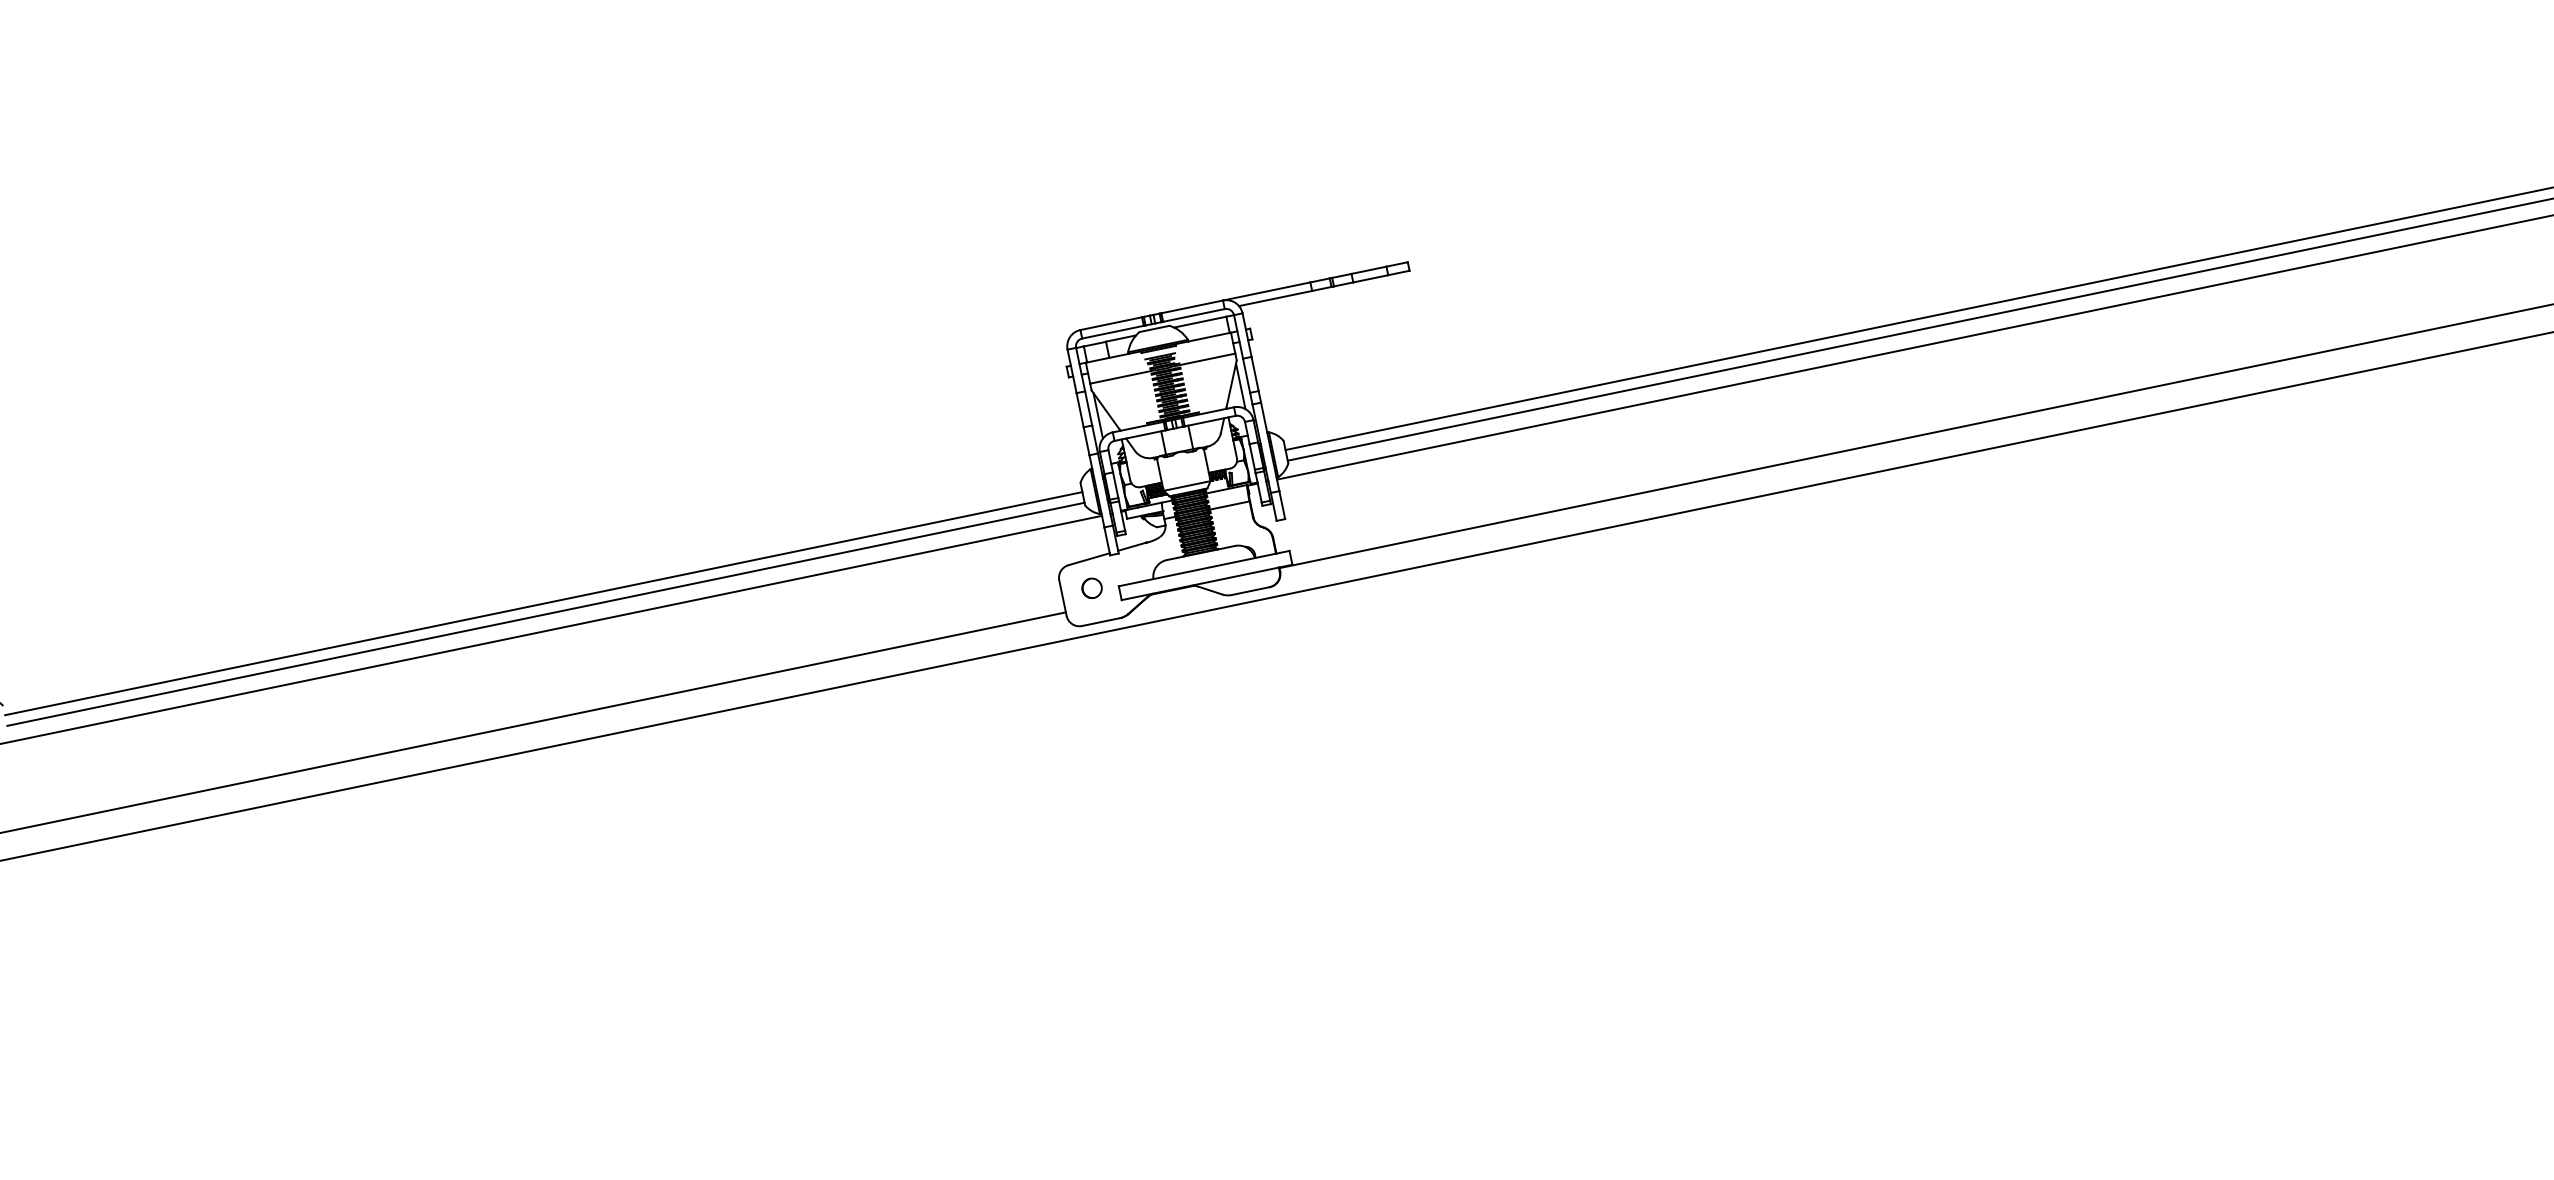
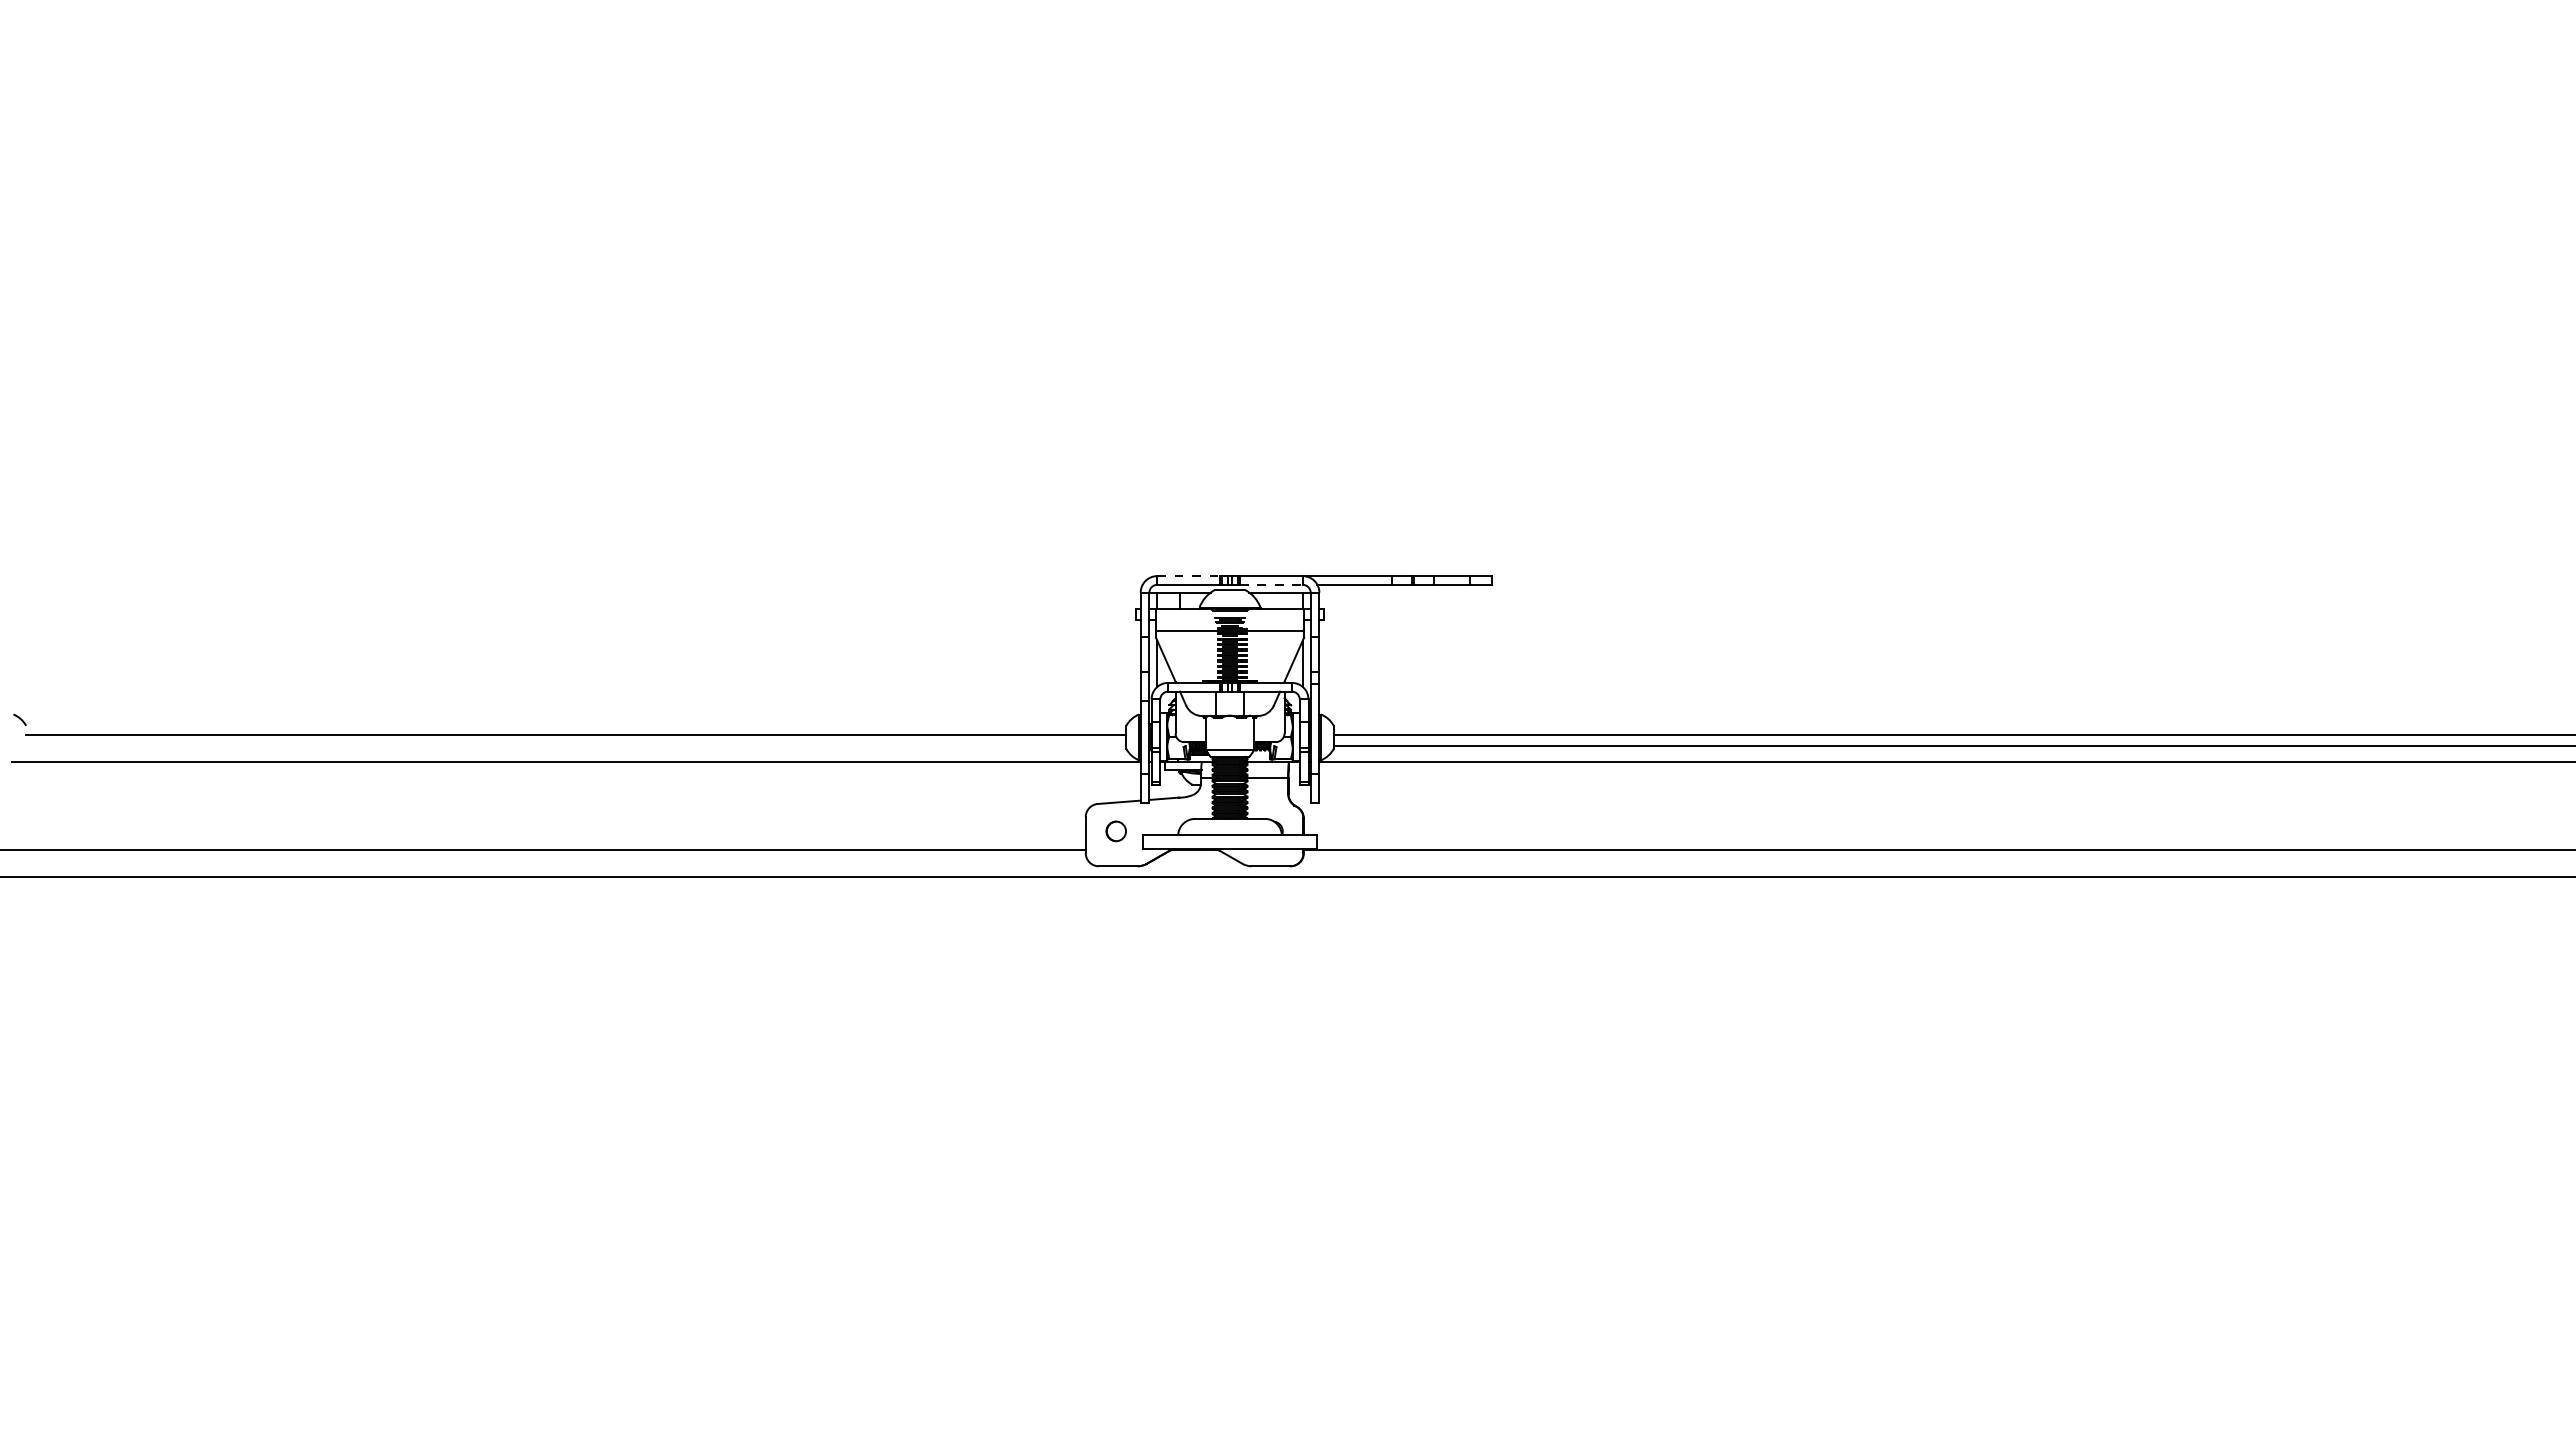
line: (1194, 315) -> (1271, 584), solid -> dashed
line: (1112, 323) -> (1189, 576), solid -> dashed
line: (546, 614) -> (576, 746), removed

